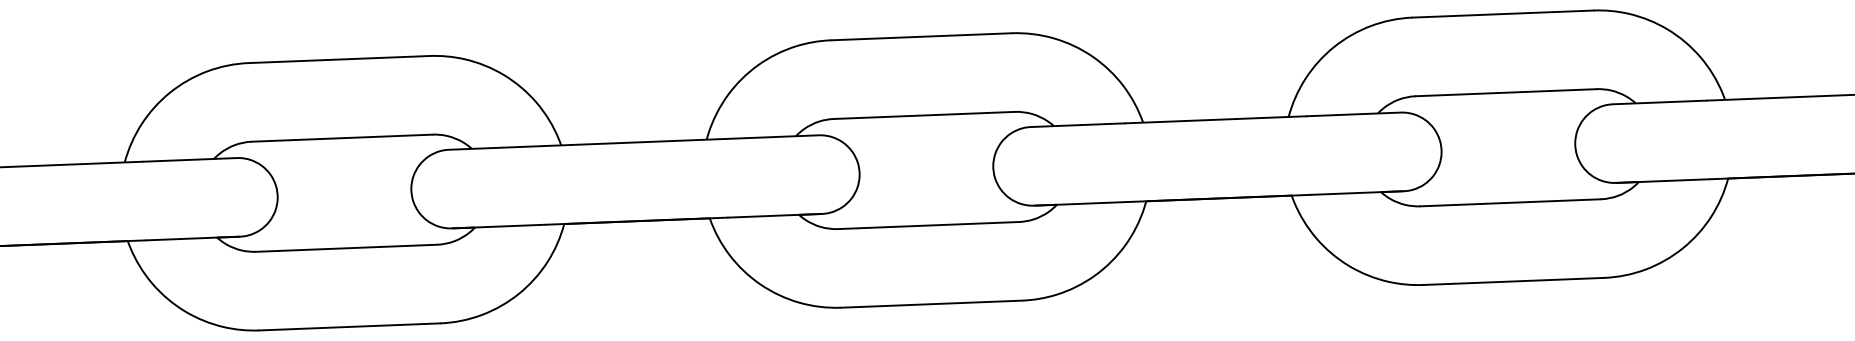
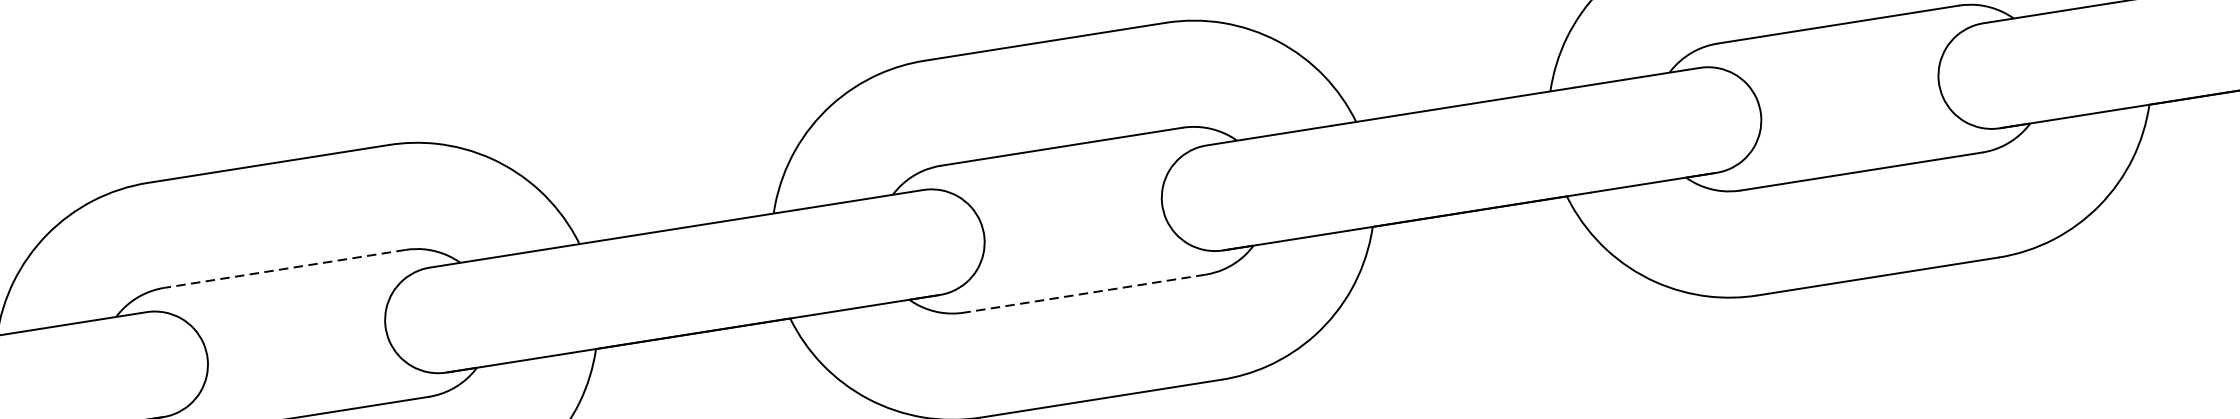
line: (342, 138) -> (285, 269), solid -> dashed
line: (928, 225) -> (1084, 293), solid -> dashed

